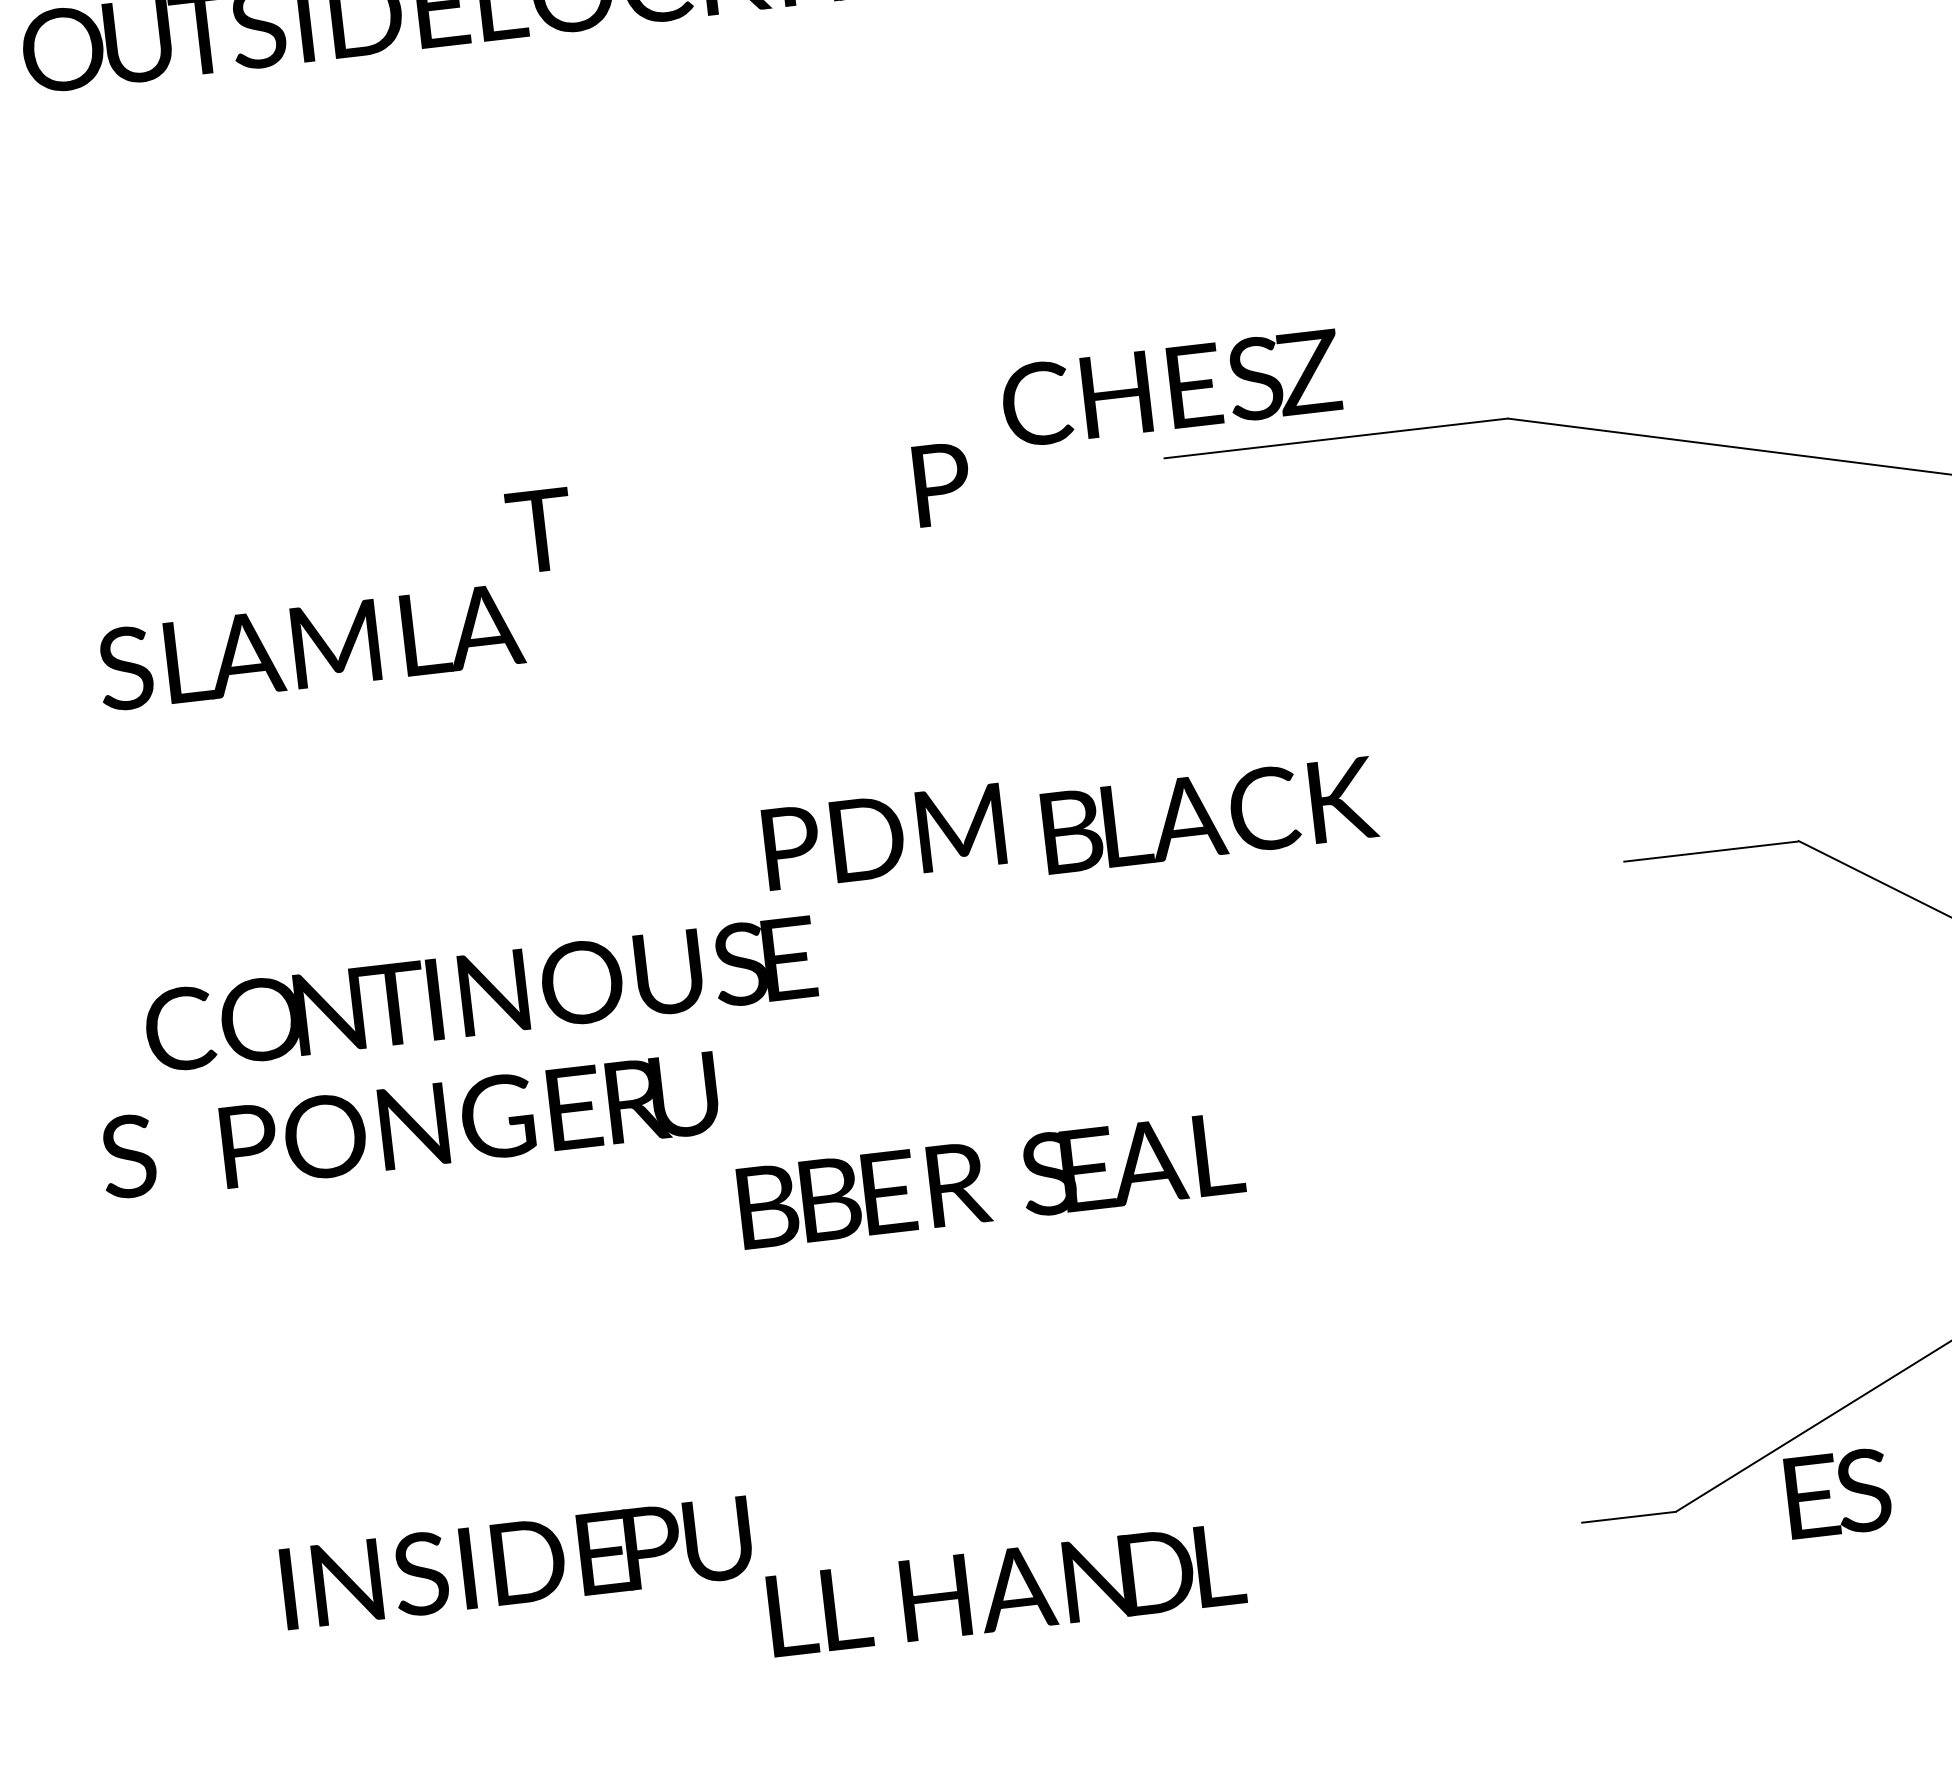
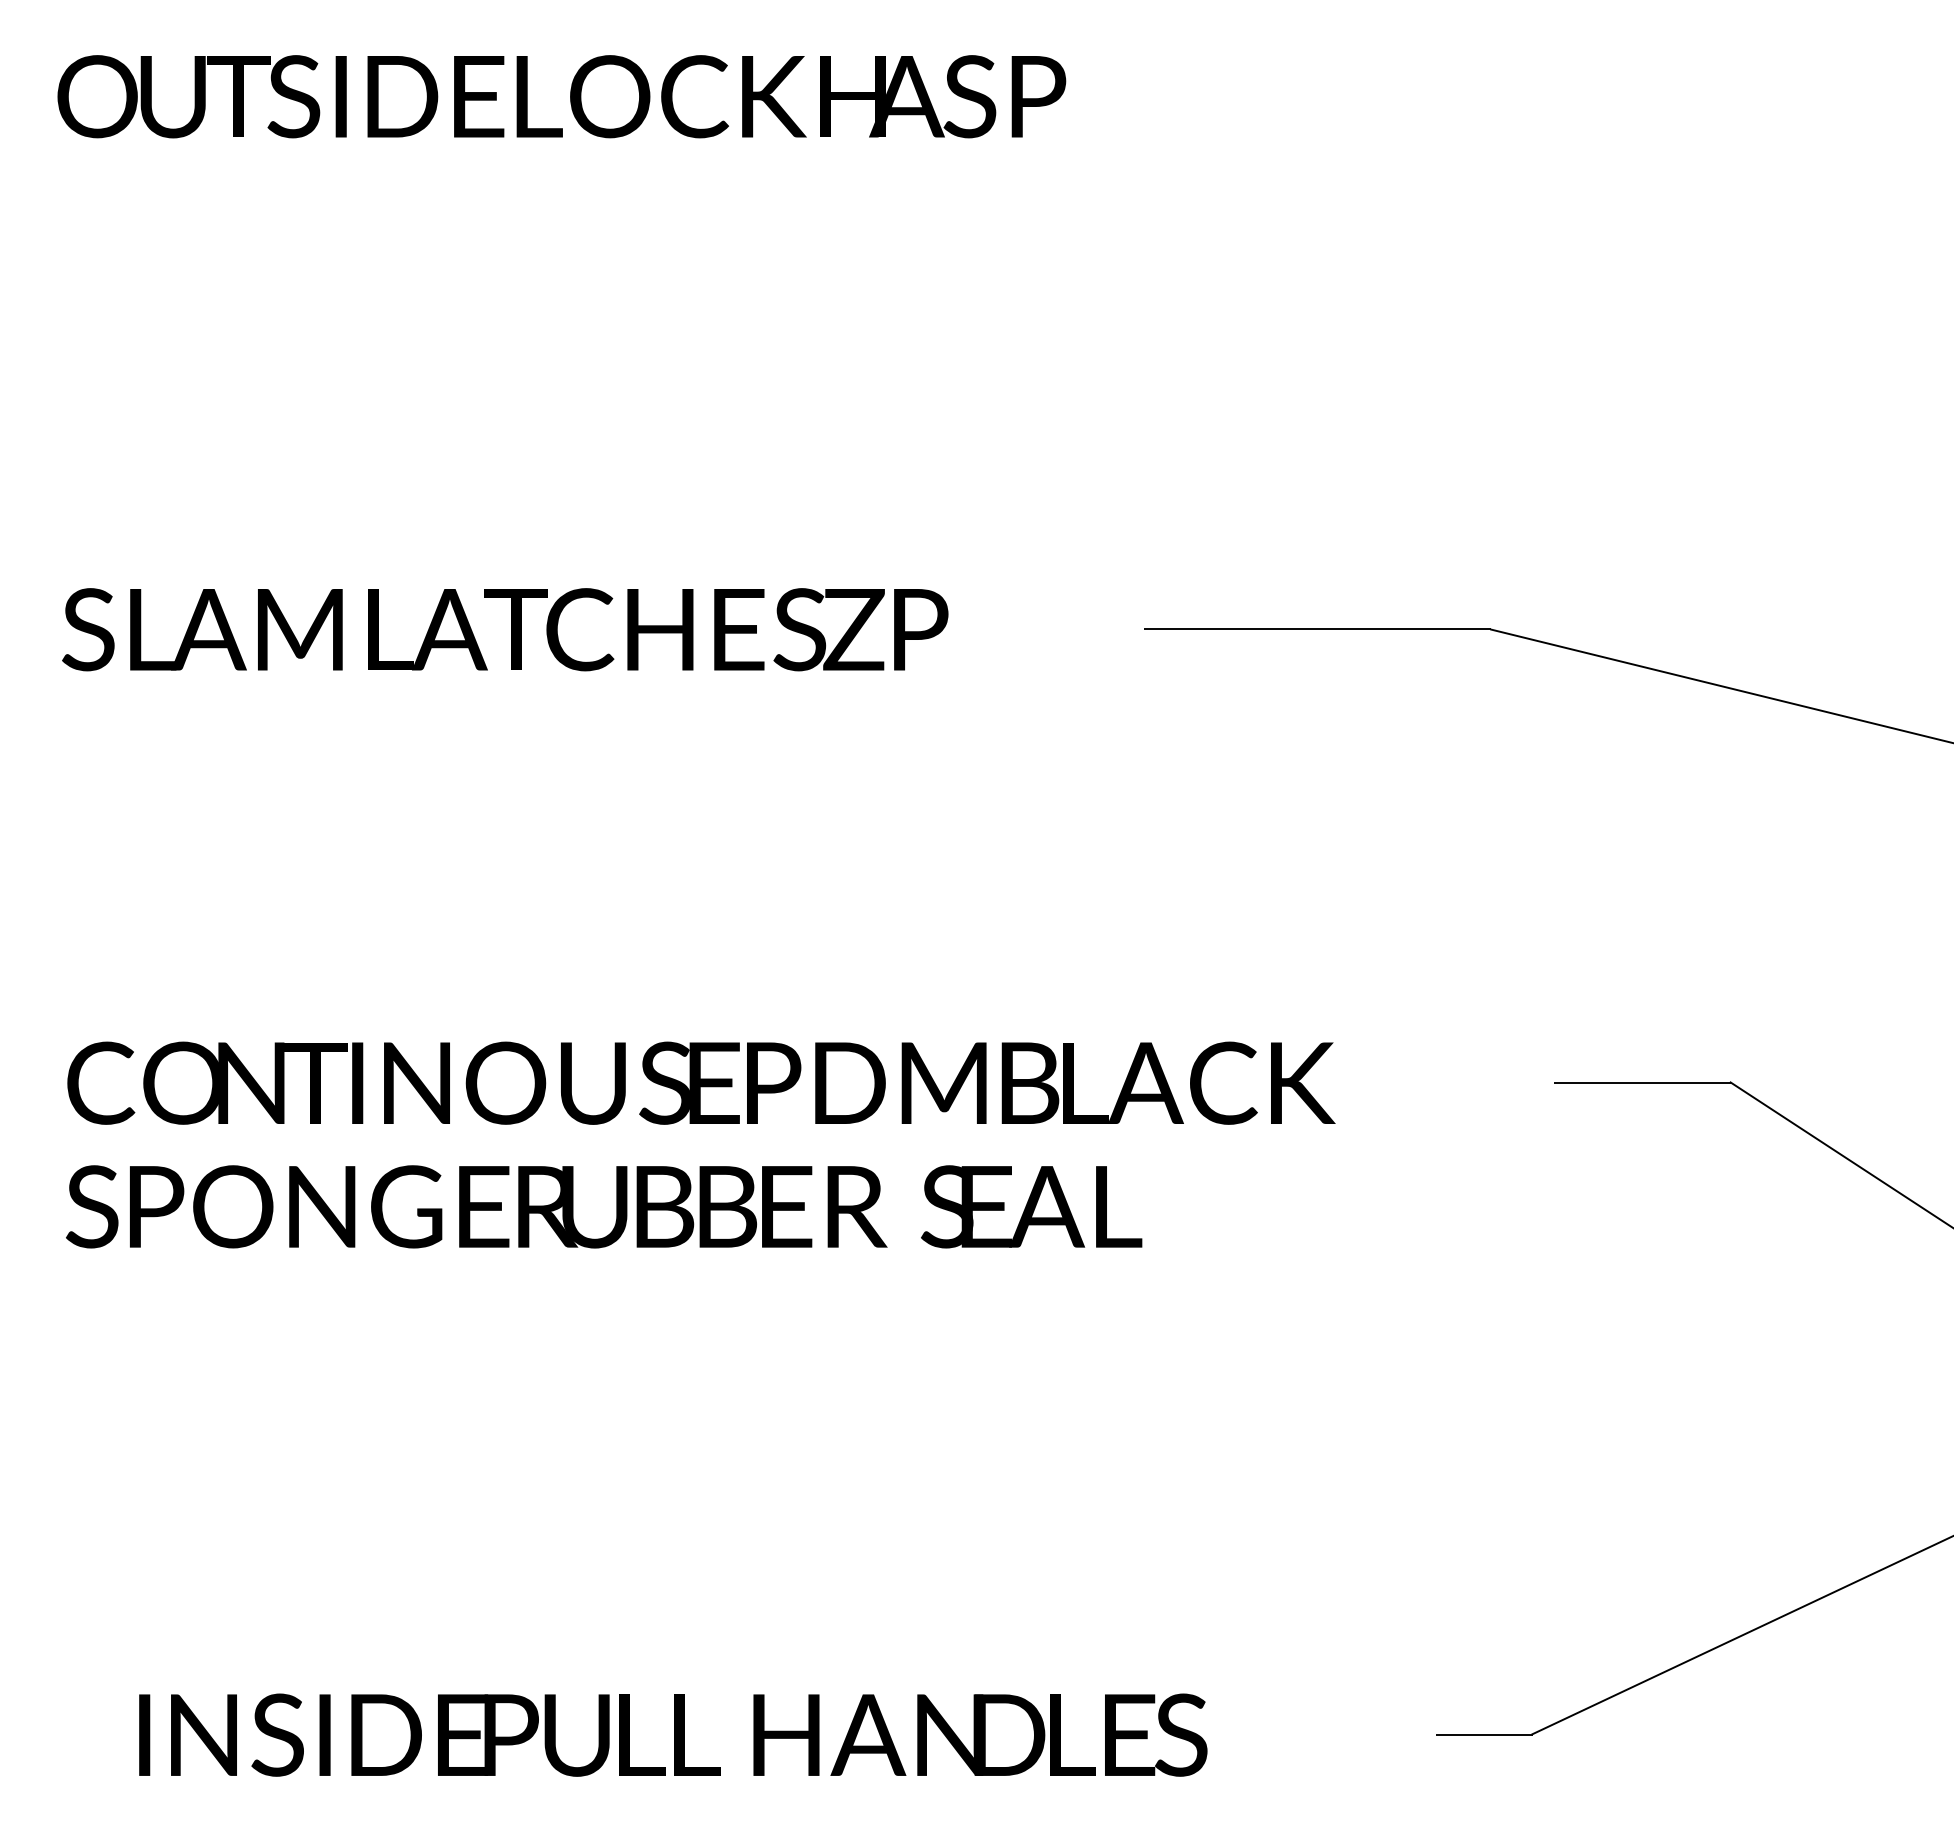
text: (1171, 388) -> (715, 629), moved
text: (462, 629) -> (427, 629), moved
text: (238, 655) -> (202, 629), moved
text: (1209, 814) -> (1168, 1082), moved
text: (883, 836) -> (866, 1082), moved
text: (128, 1156) -> (92, 1206), moved
text: (991, 1180) -> (889, 1206), moved
text: (1838, 1492) -> (1156, 1734), moved
text: (516, 1562) -> (374, 1734), moved

